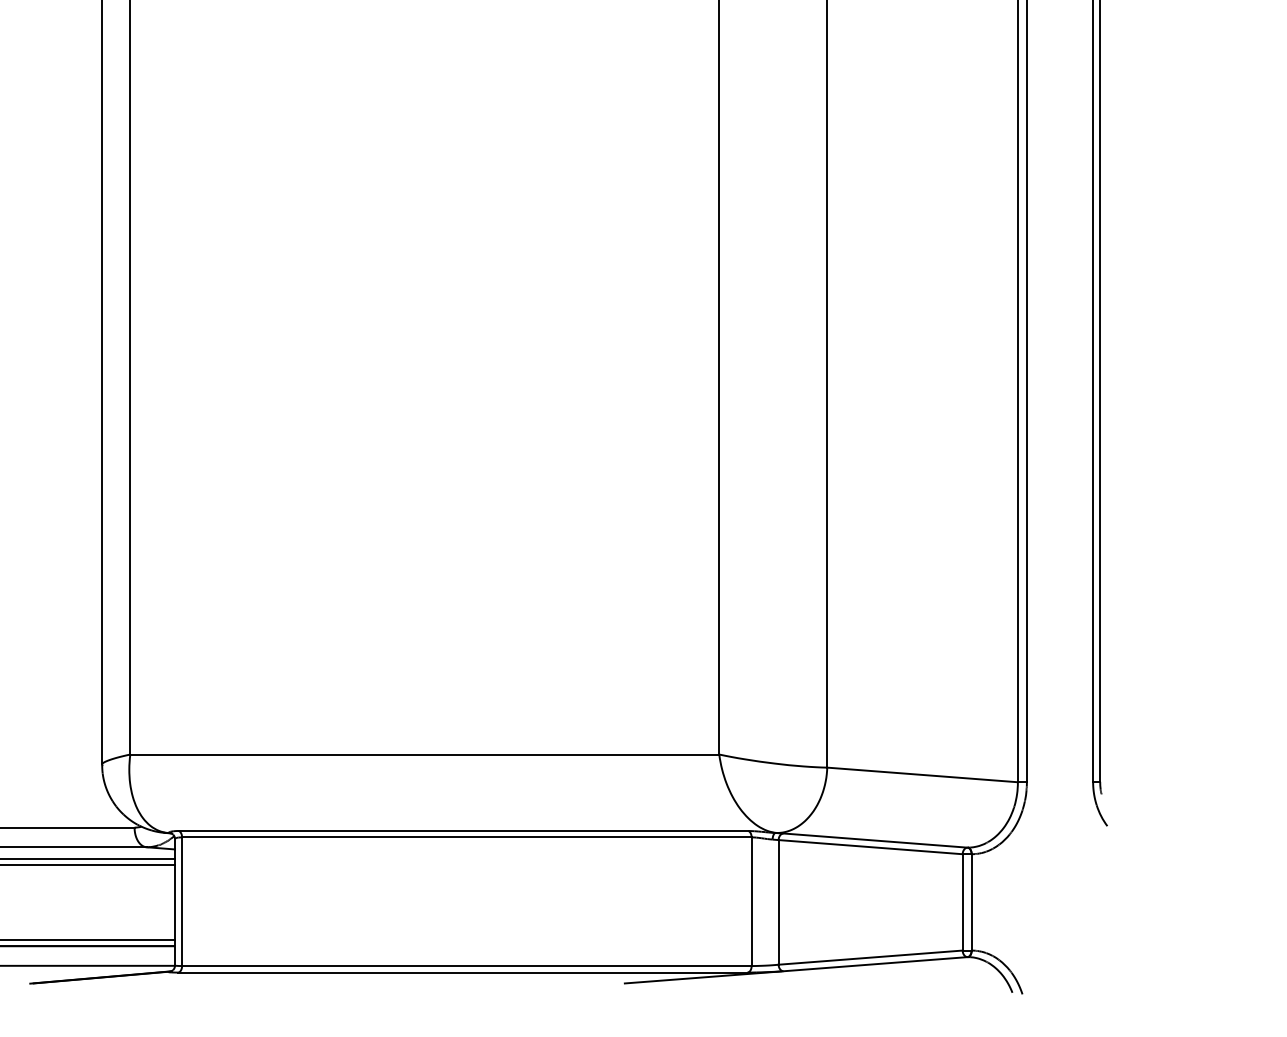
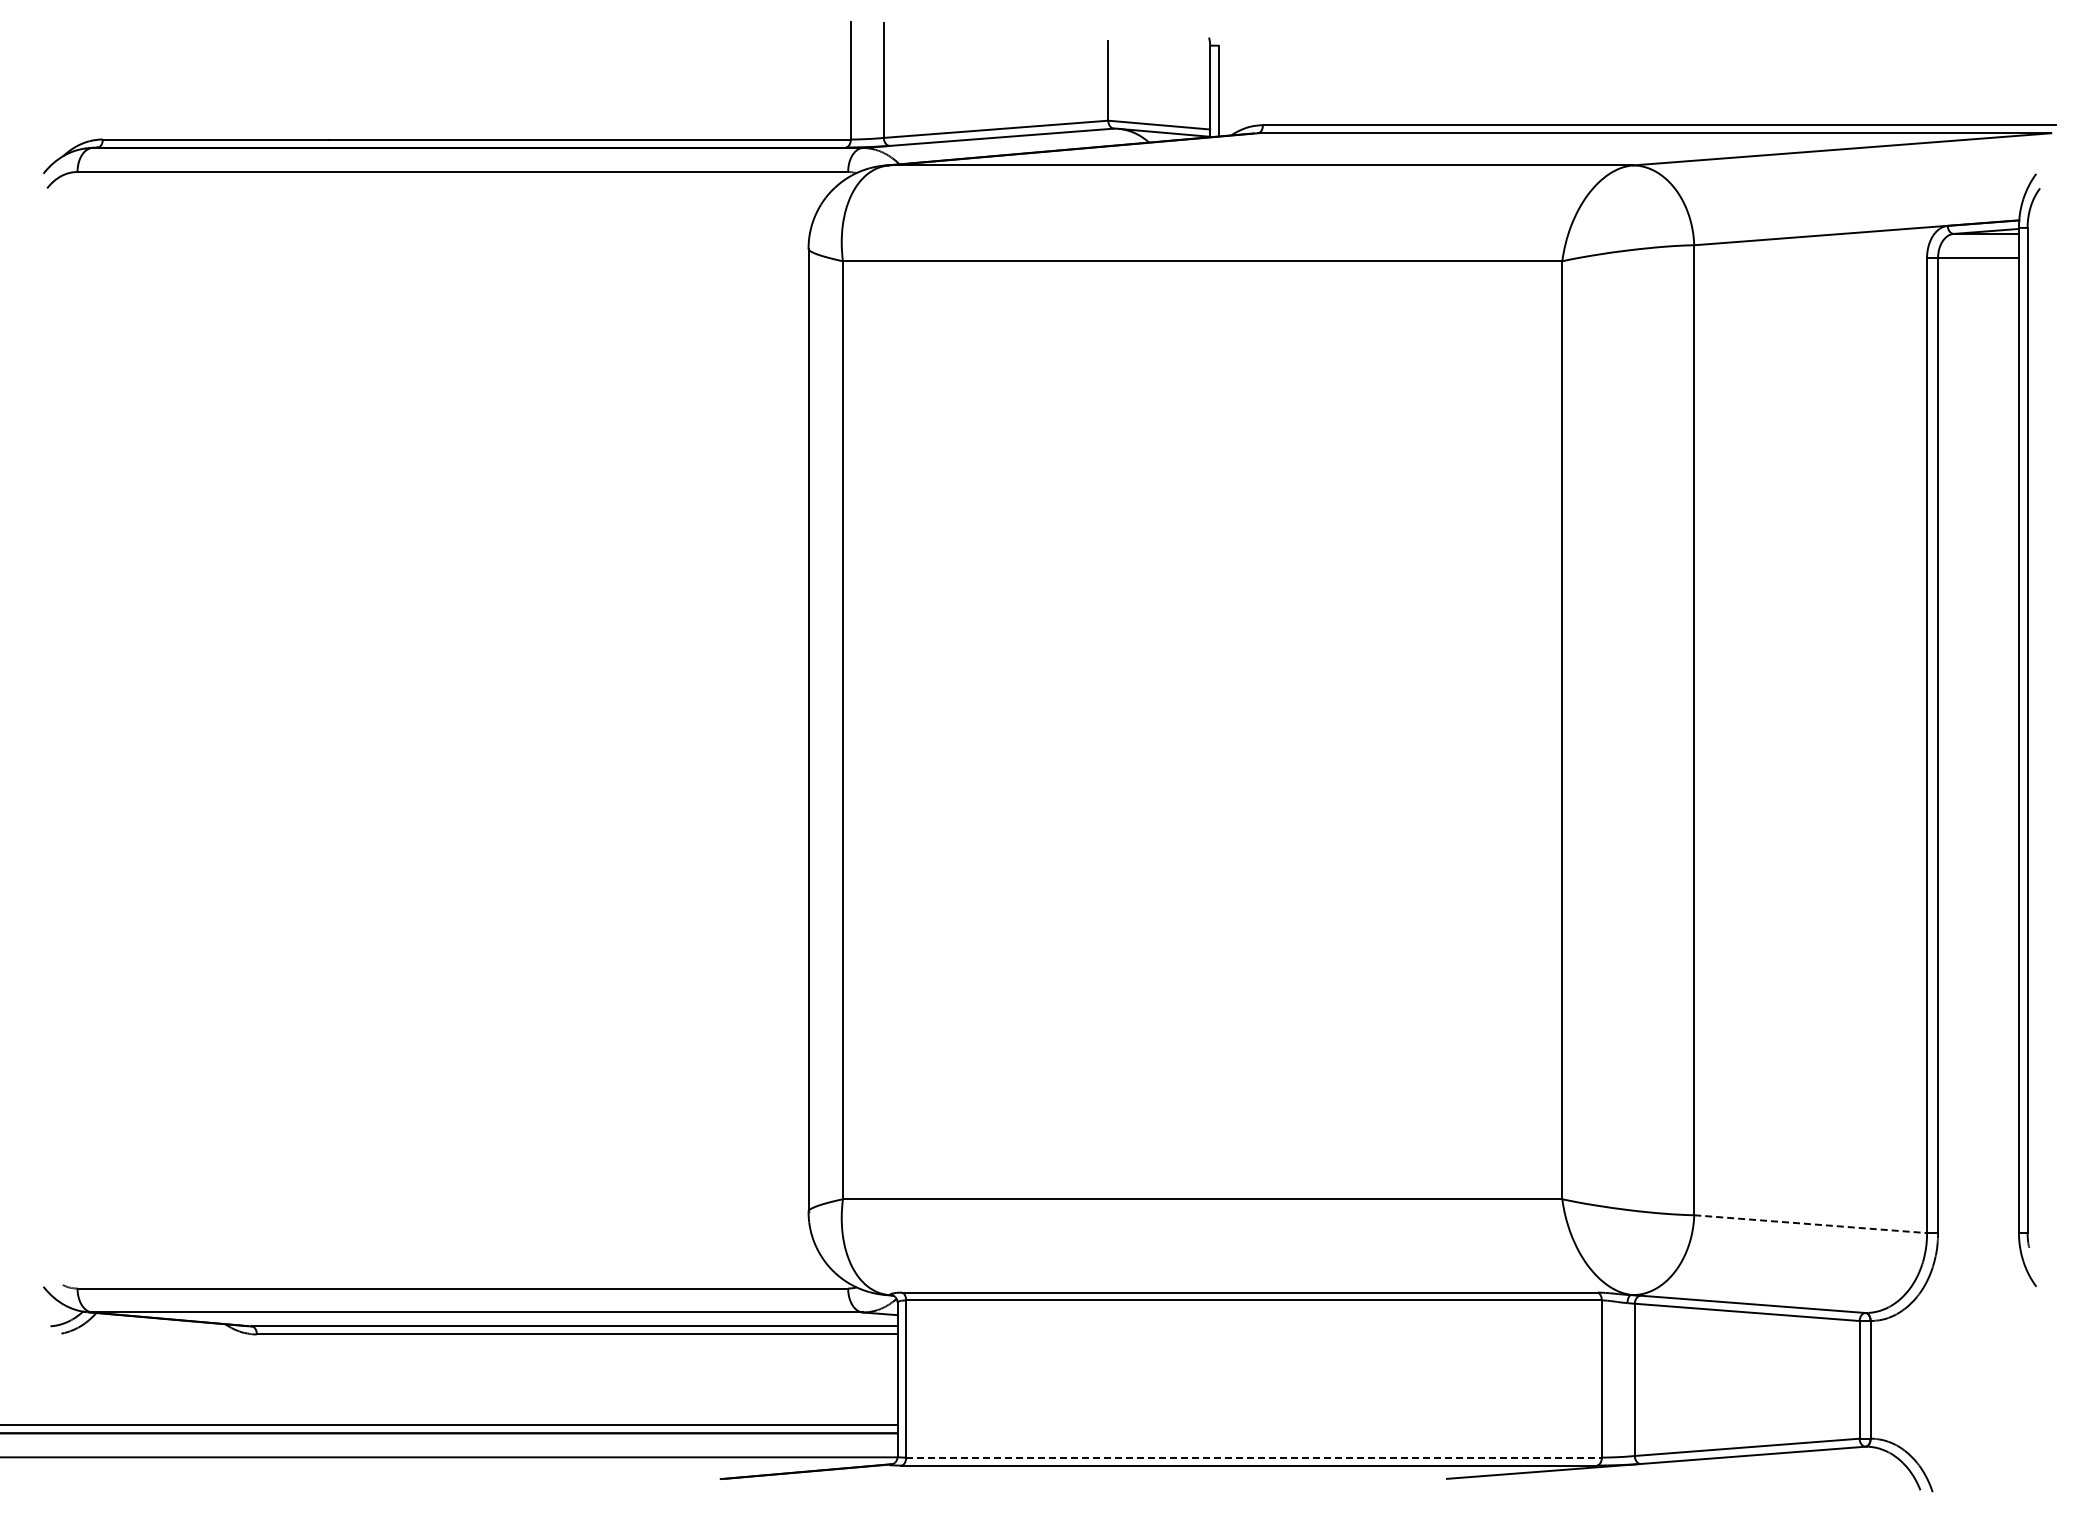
line: (922, 775) -> (1810, 1224), solid -> dashed
line: (467, 965) -> (1254, 1457), solid -> dashed

